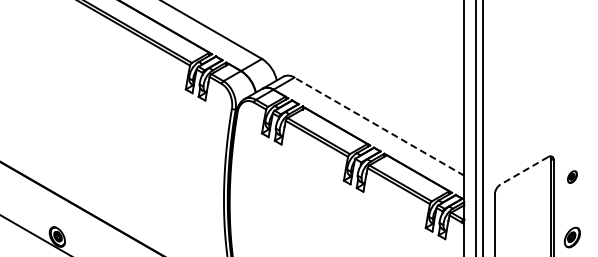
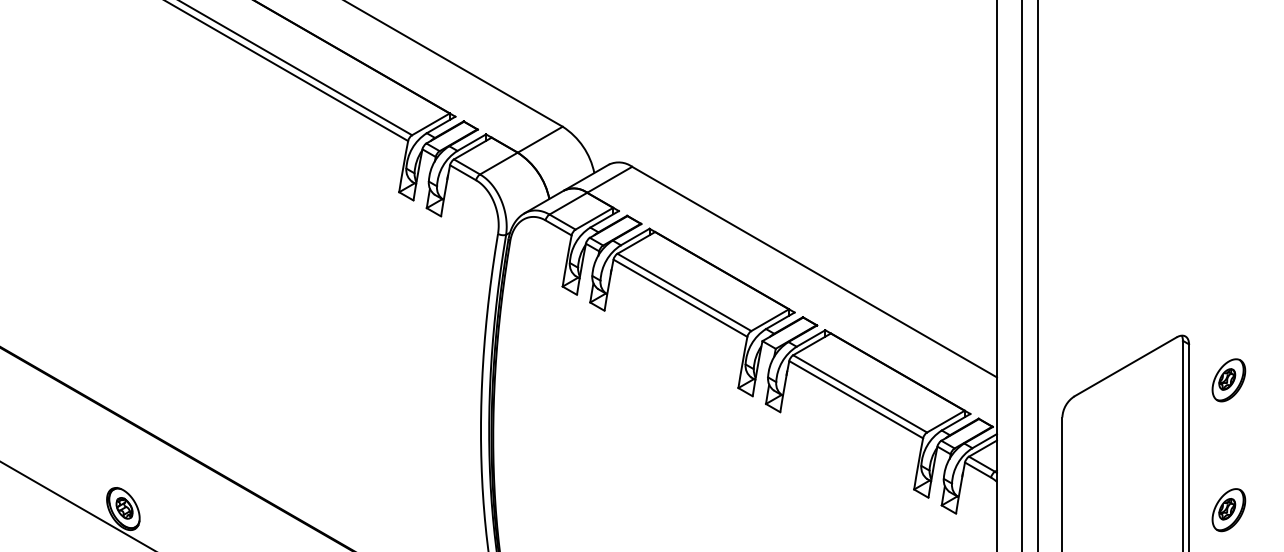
line: (378, 126) -> (812, 271), dashed -> solid
line: (523, 171) -> (1123, 368), dashed -> solid
part: (572, 176) -> (1229, 379), size x1.67

